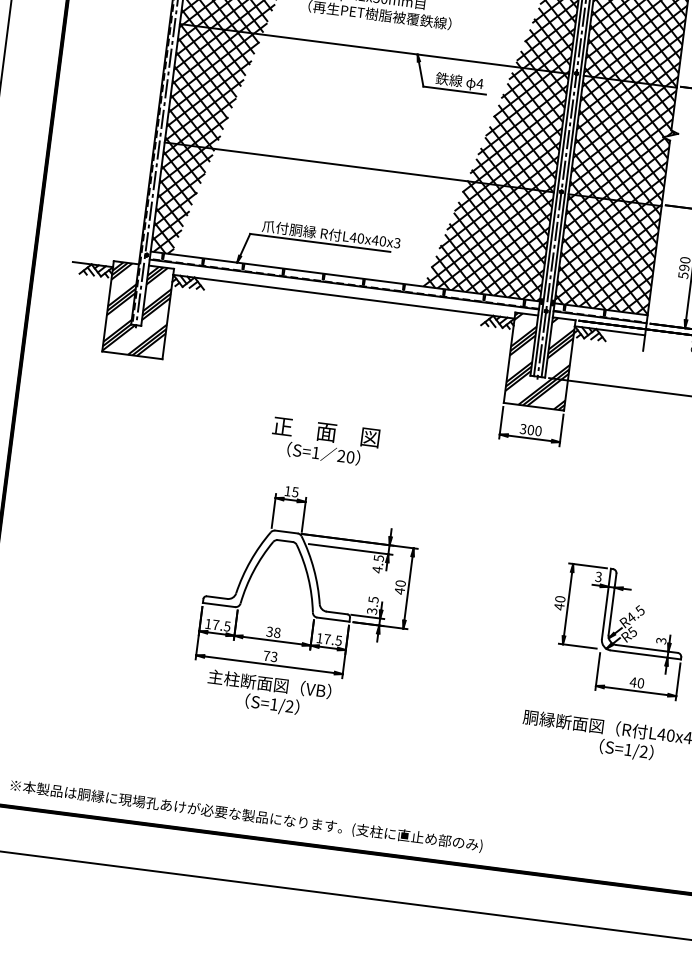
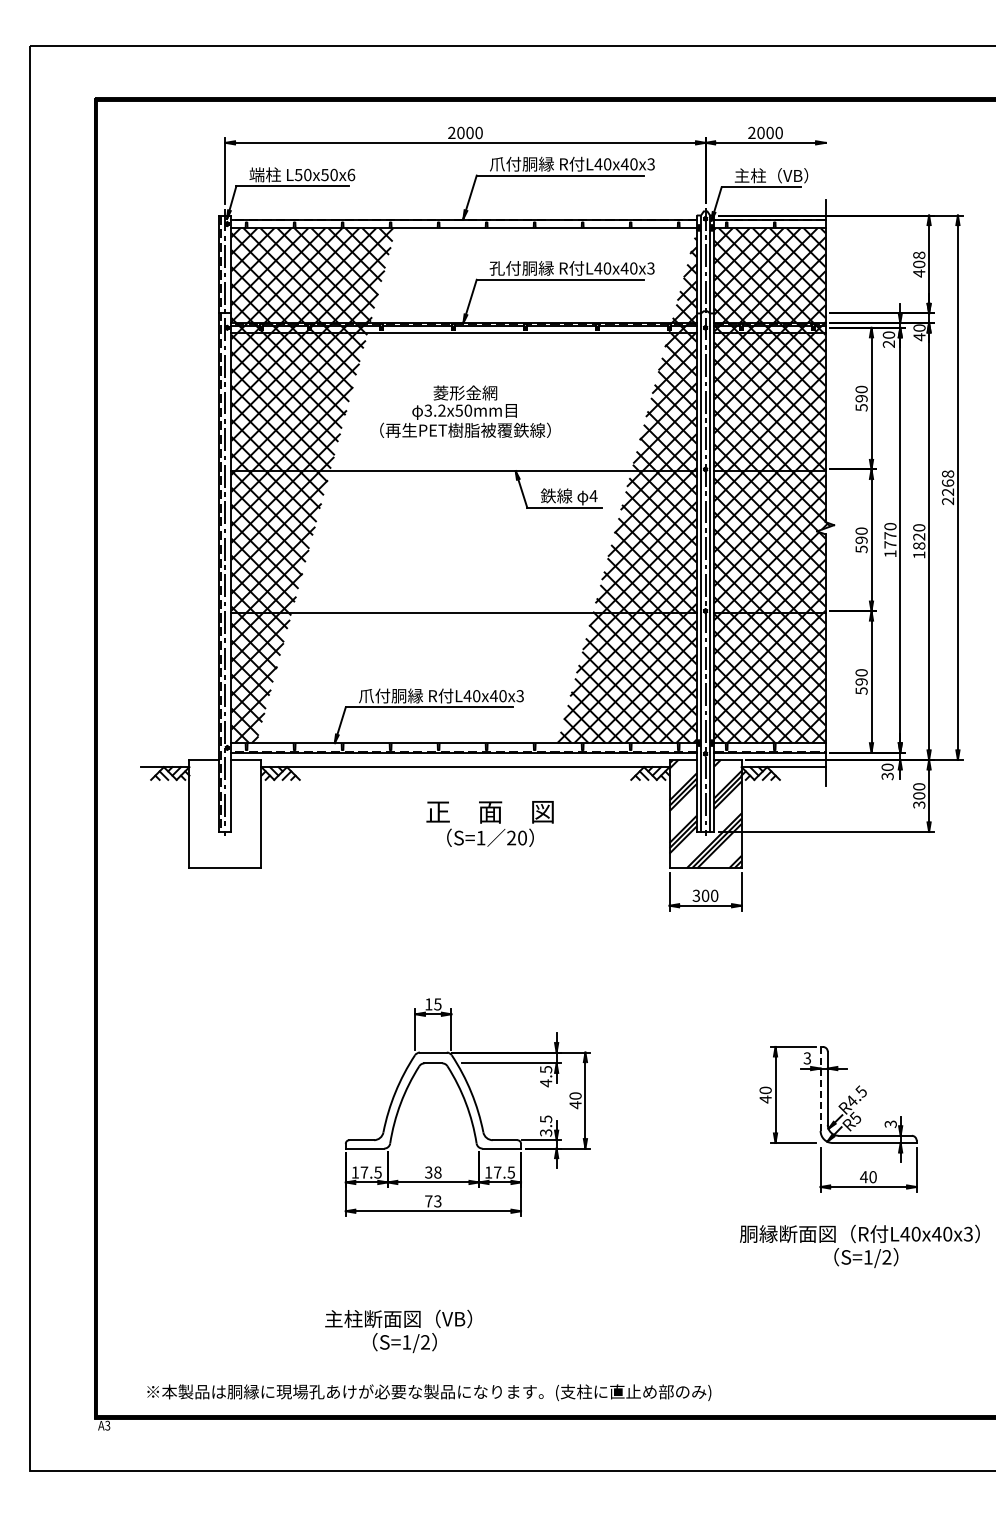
hatch: (138, 309) -> (225, 813), removed
text: (324, 441) -> (489, 823), moved
line: (606, 603) -> (820, 1088), solid -> dashed
text: (268, 694) -> (398, 1331), moved

